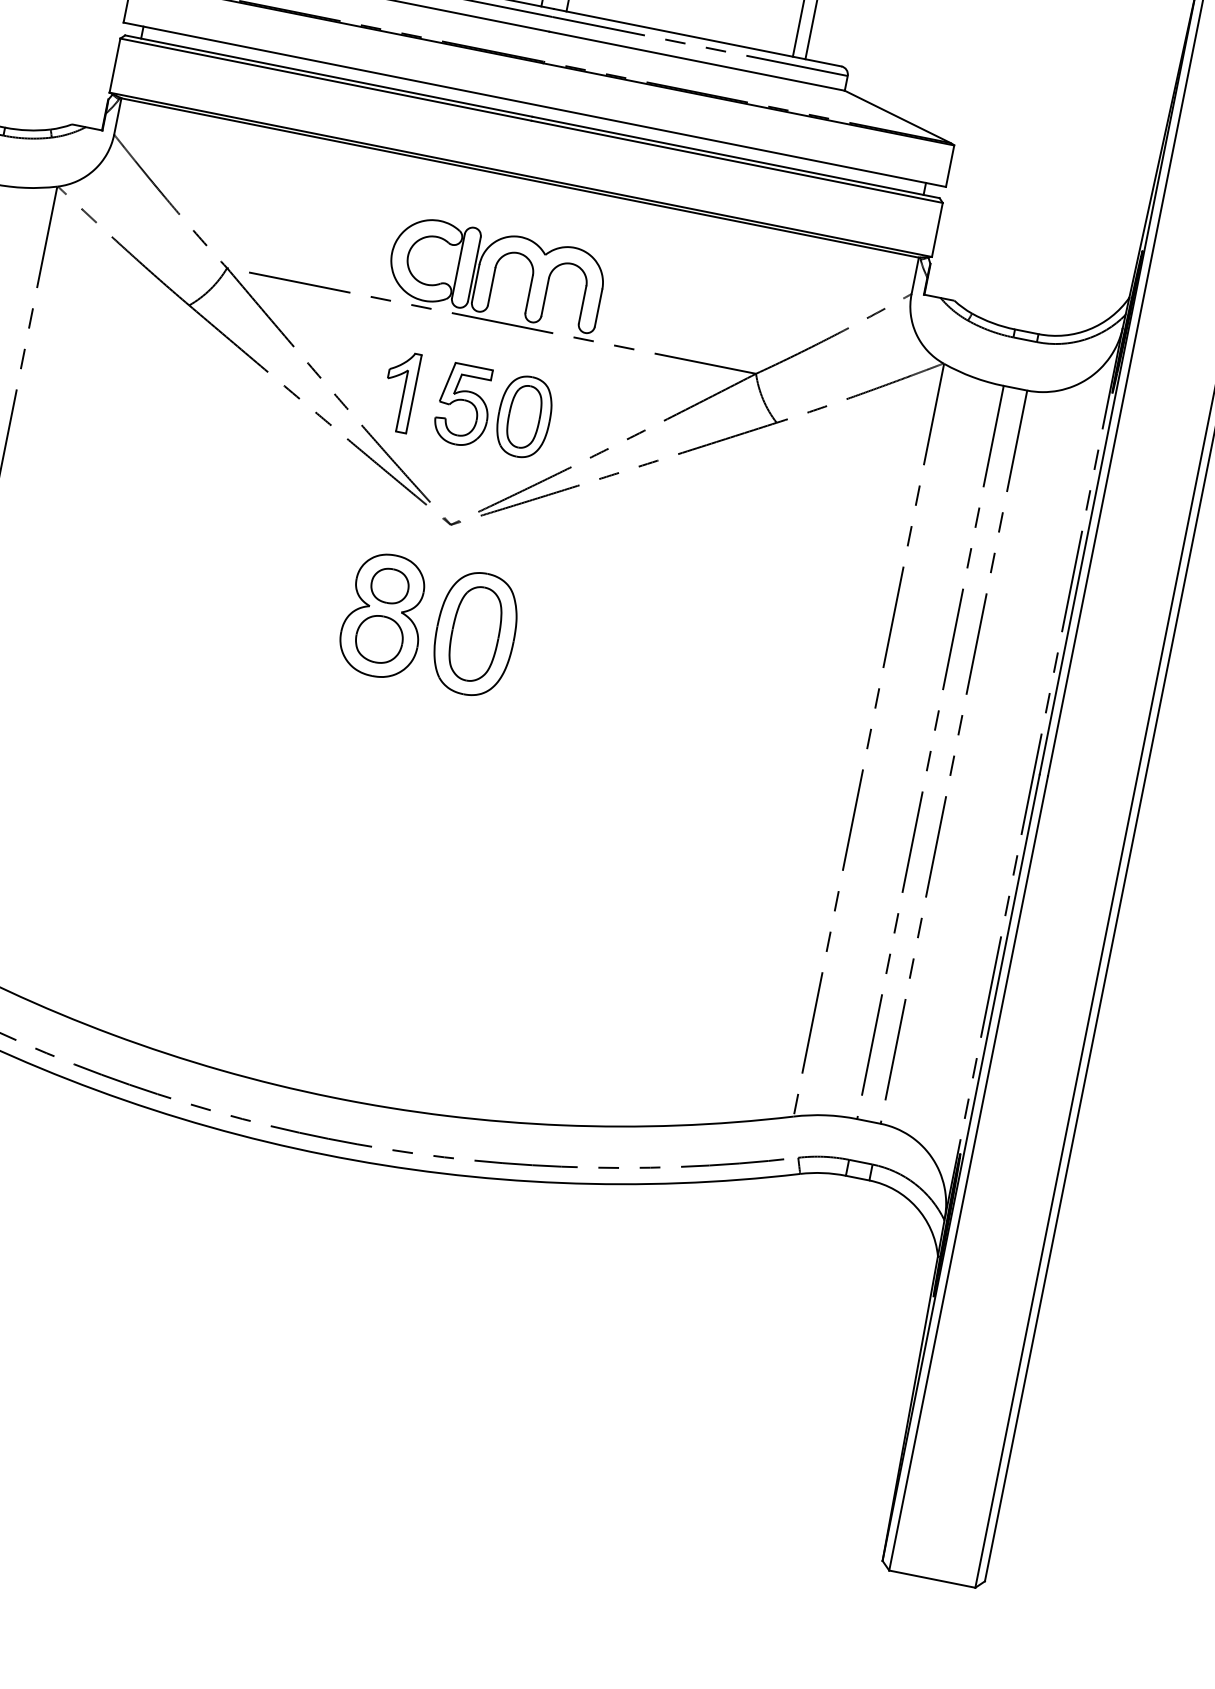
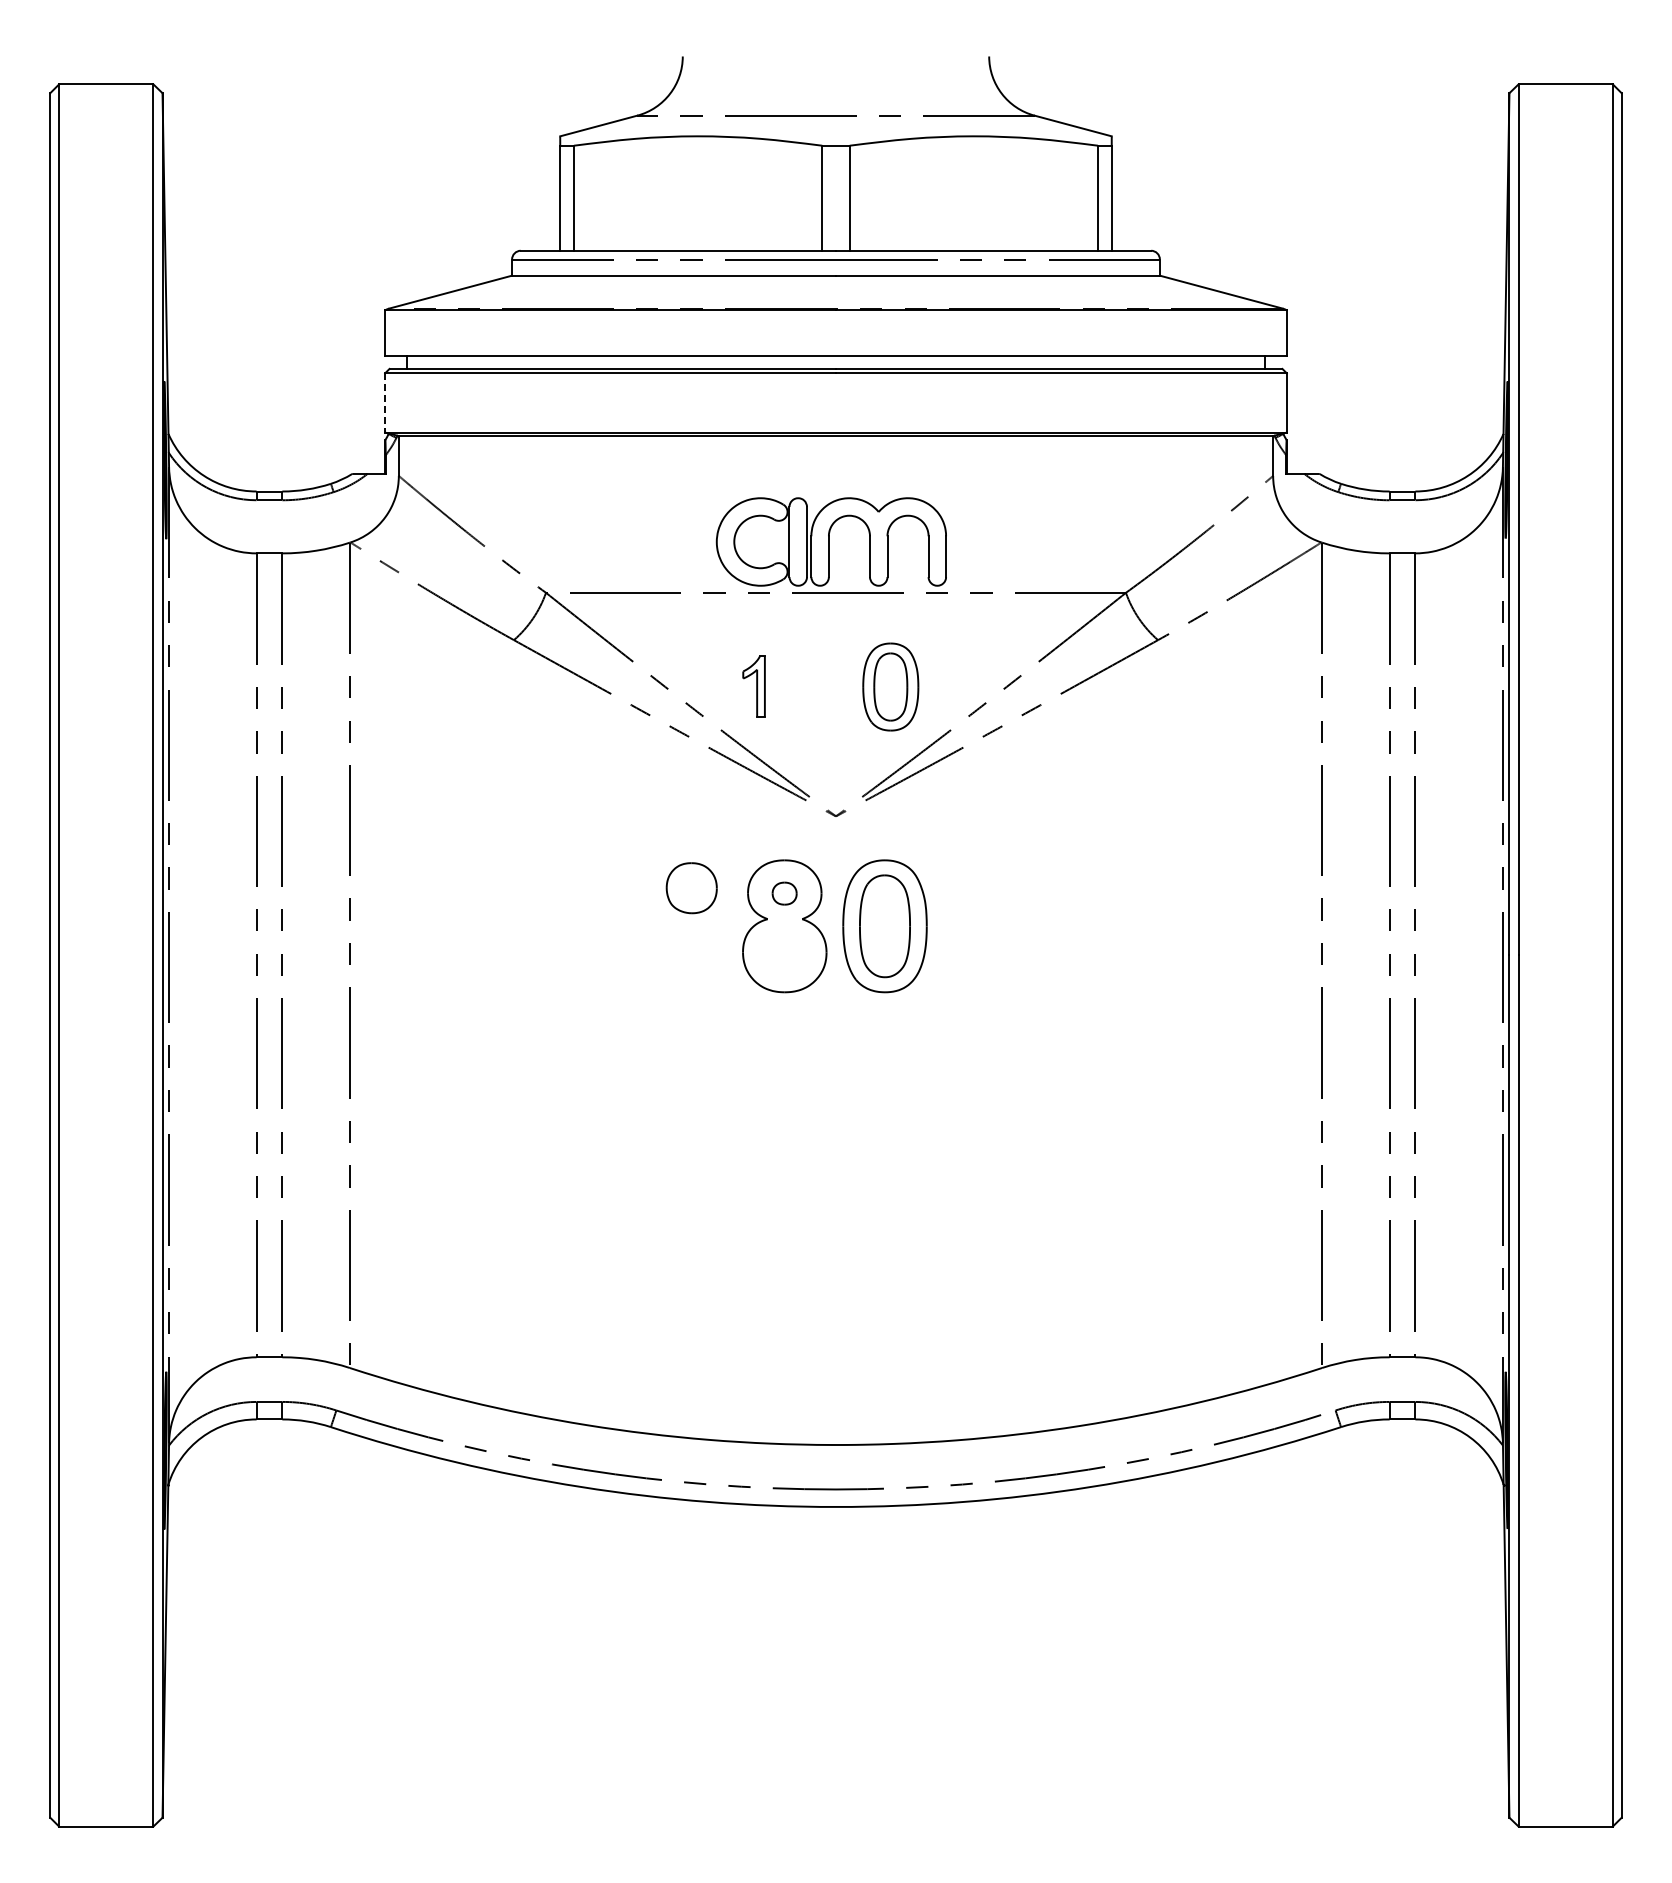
line: (115, 65) -> (385, 402), solid -> dashed
part: (399, 391) -> (753, 686), size x0.7
part: (463, 405) -> (824, 687), removed
part: (389, 585) -> (784, 893), size x0.6
part: (379, 639) -> (691, 888), moved

